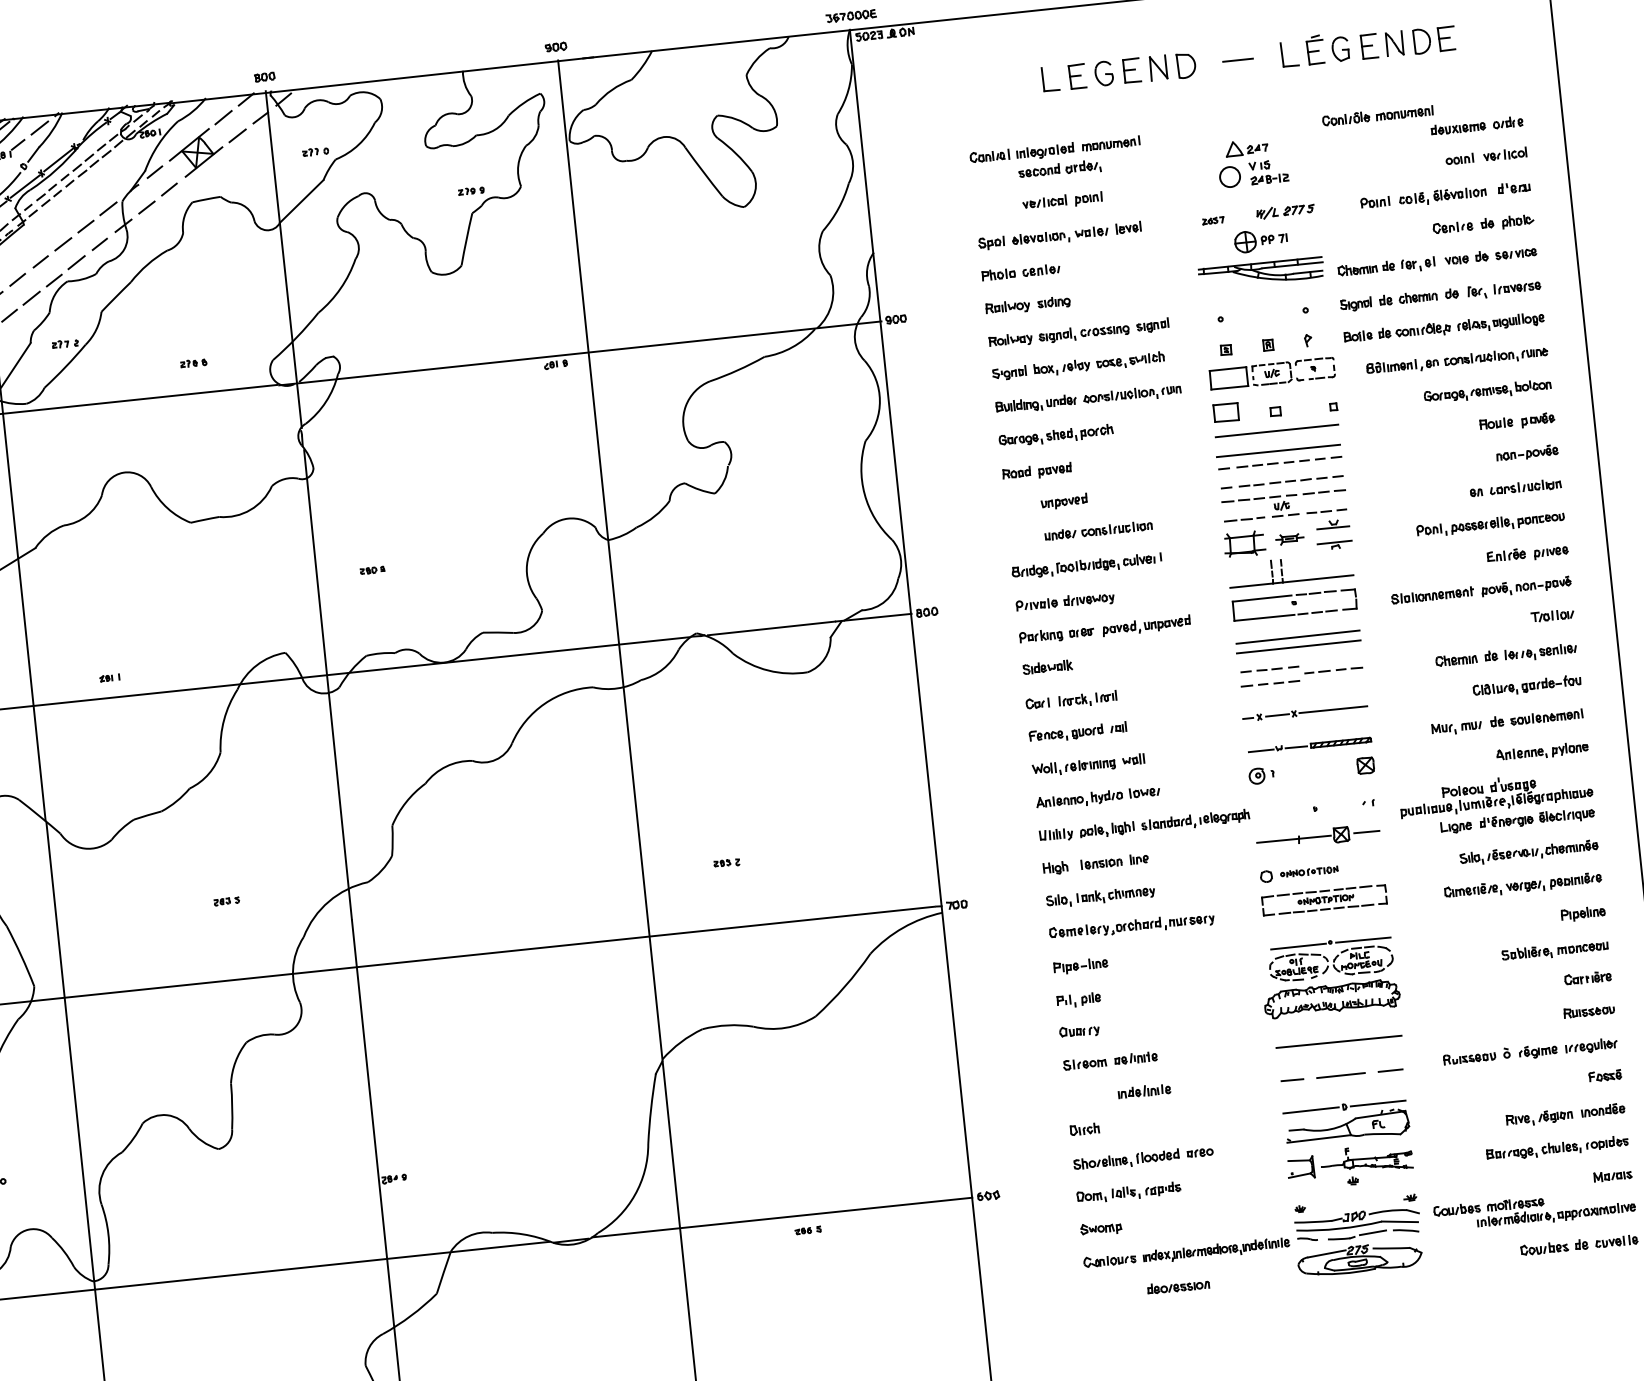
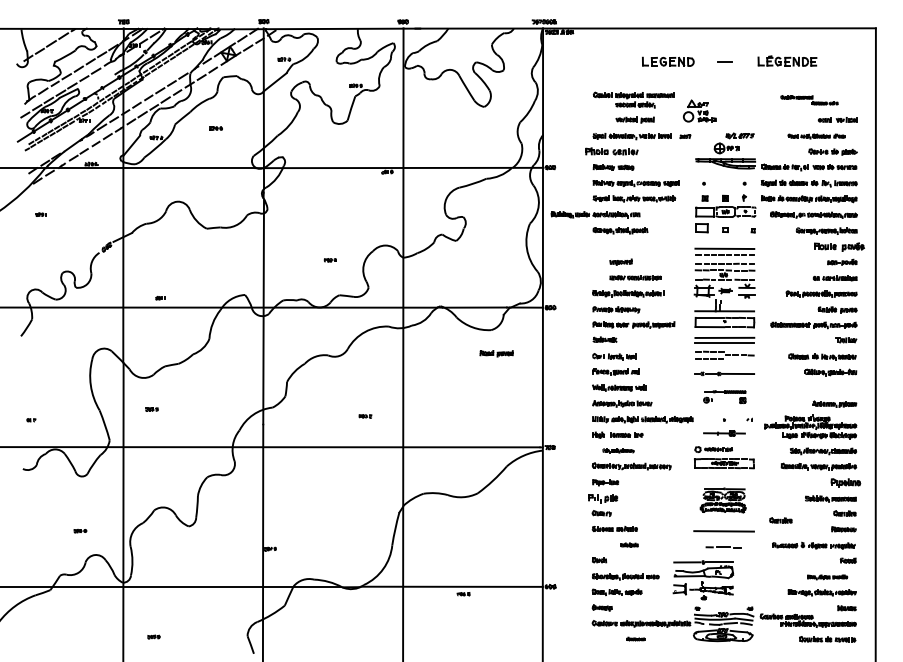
part: (1368, 43) -> (787, 60), size x0.7
part: (1119, 71) -> (668, 61), size x0.7
part: (1422, 122) -> (809, 100), size x0.6
part: (1251, 161) -> (699, 110), moved
part: (1445, 195) -> (816, 136), size x0.7
part: (1213, 220) -> (685, 136), moved
part: (1020, 272) -> (611, 151), size x1.4
part: (192, 363) -> (215, 128), moved
part: (1088, 398) -> (595, 214), moved
part: (1515, 421) -> (838, 246), size x1.4
line: (1275, 431) -> (724, 239), removed
part: (1036, 471) -> (496, 353), moved
part: (370, 570) -> (329, 260), moved
part: (1507, 722) -> (819, 388), removed
part: (1310, 759) -> (724, 396), size x0.7
part: (1318, 837) -> (724, 433), size x0.7
part: (727, 863) -> (365, 416), moved
part: (1100, 895) -> (618, 450), size x0.6
part: (225, 901) -> (151, 409), moved
part: (1584, 912) -> (846, 482), size x1.4
part: (1330, 977) -> (723, 500), size x0.7
part: (1077, 999) -> (602, 498), size x1.4
part: (1454, 1006) -> (780, 520), added
part: (1341, 1075) -> (723, 547), size x0.6
part: (1144, 1090) -> (629, 544), size x0.7
part: (1565, 1115) -> (827, 577), size x0.7
part: (1348, 1144) -> (703, 580), moved
part: (1177, 1285) -> (635, 638), size x0.6

